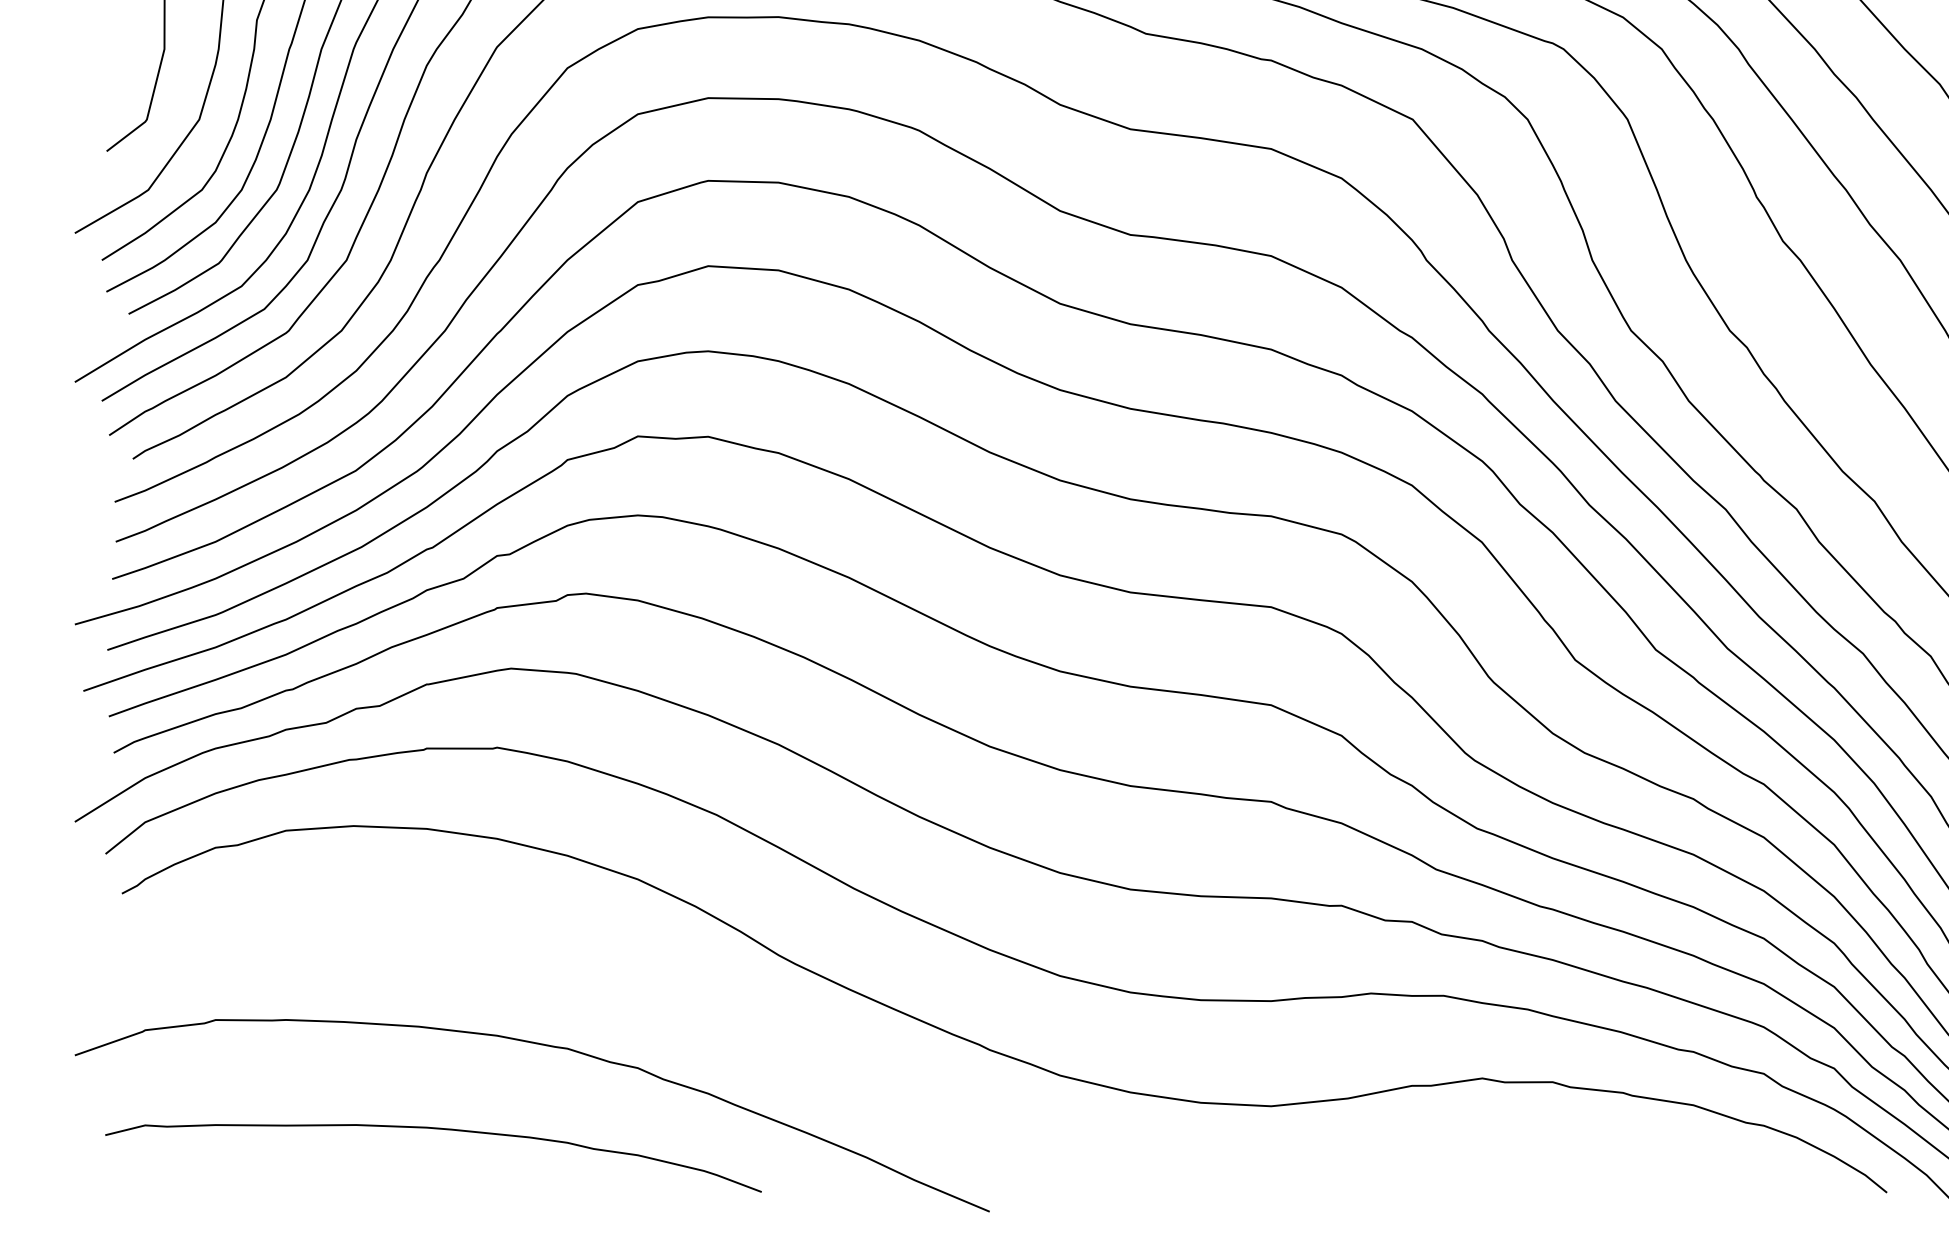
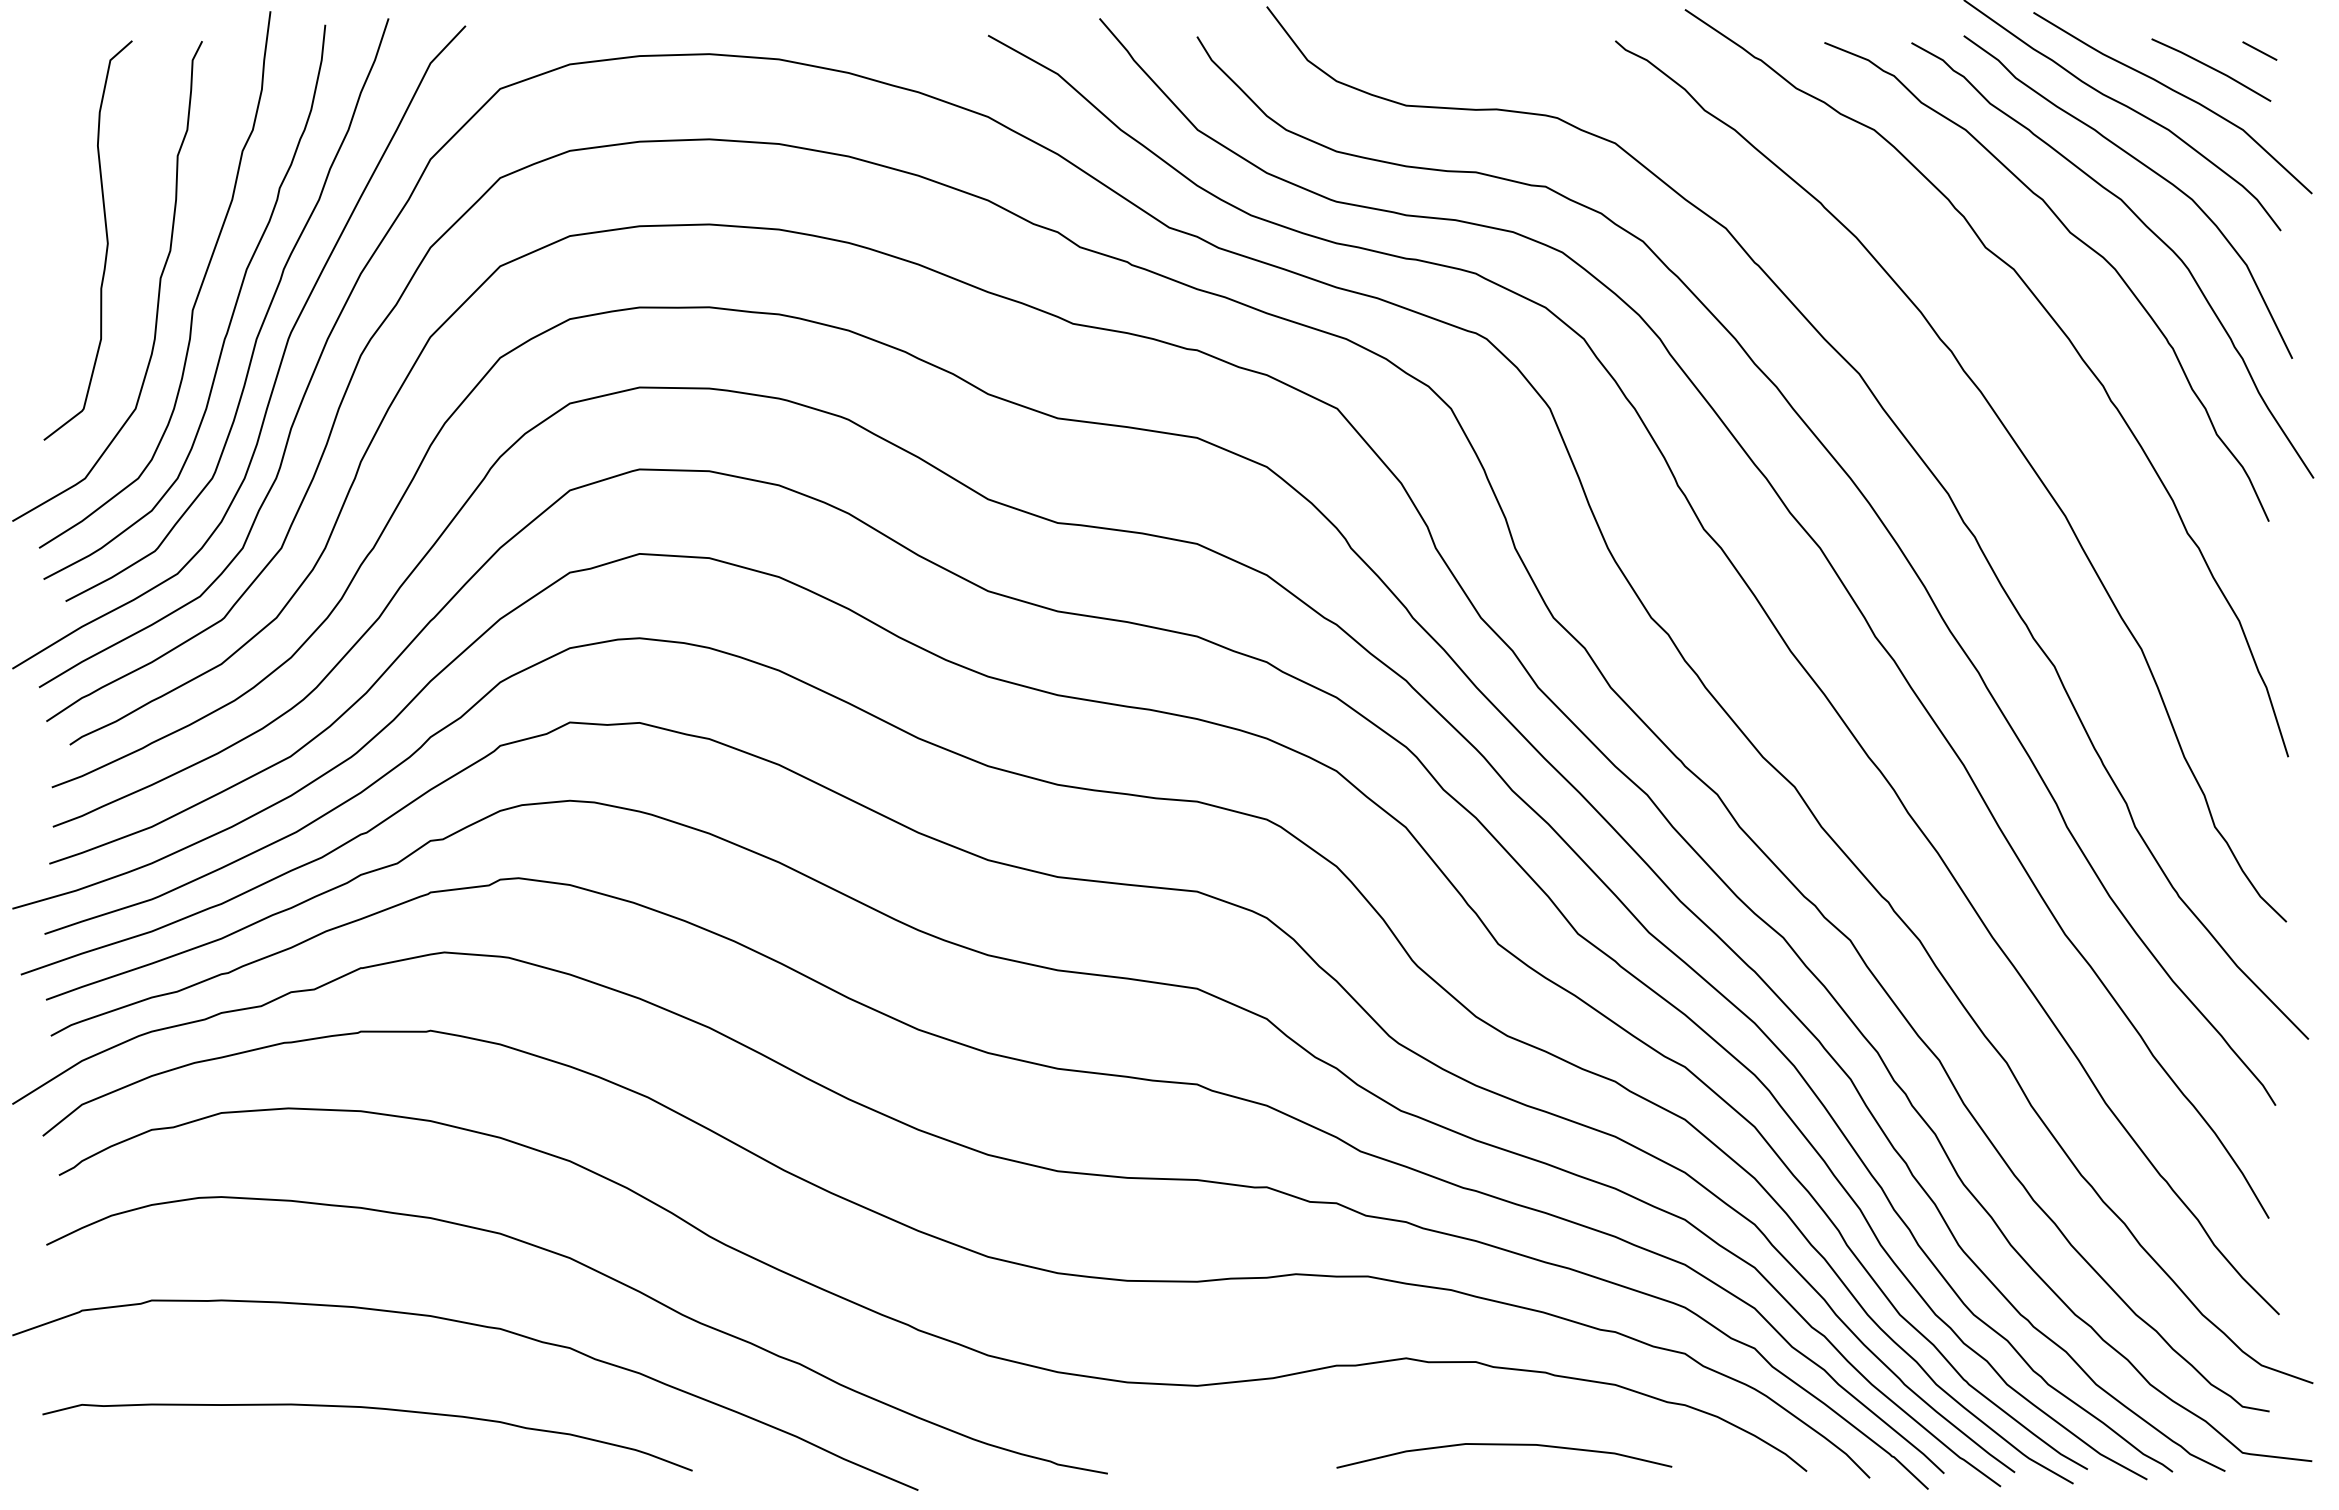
curve: (673, 995) -> (605, 1276), added
curve: (1581, 1166) -> (1504, 1445), added

